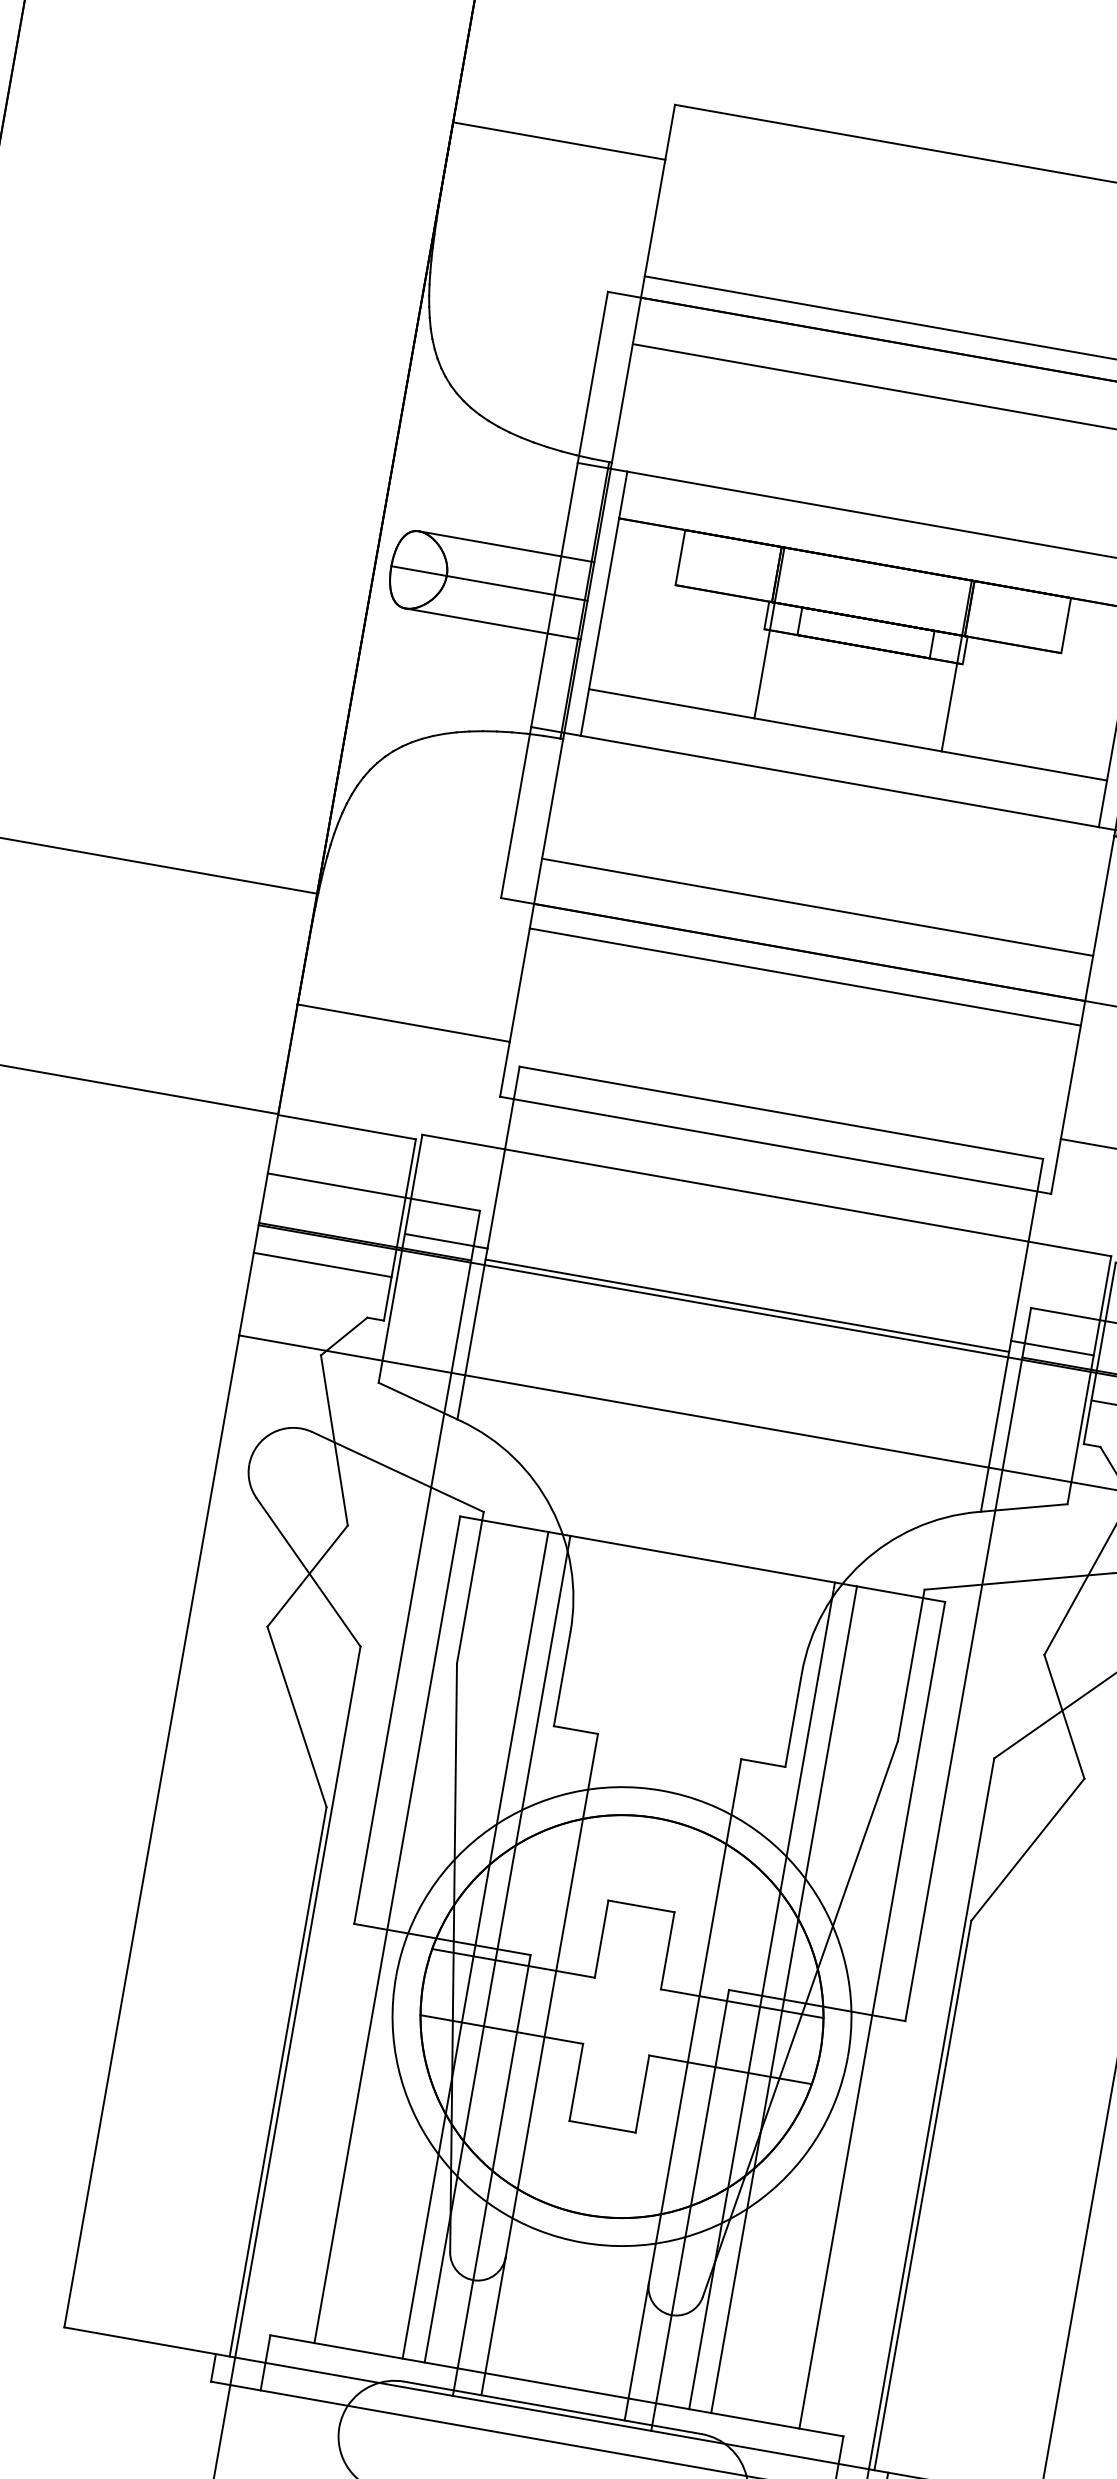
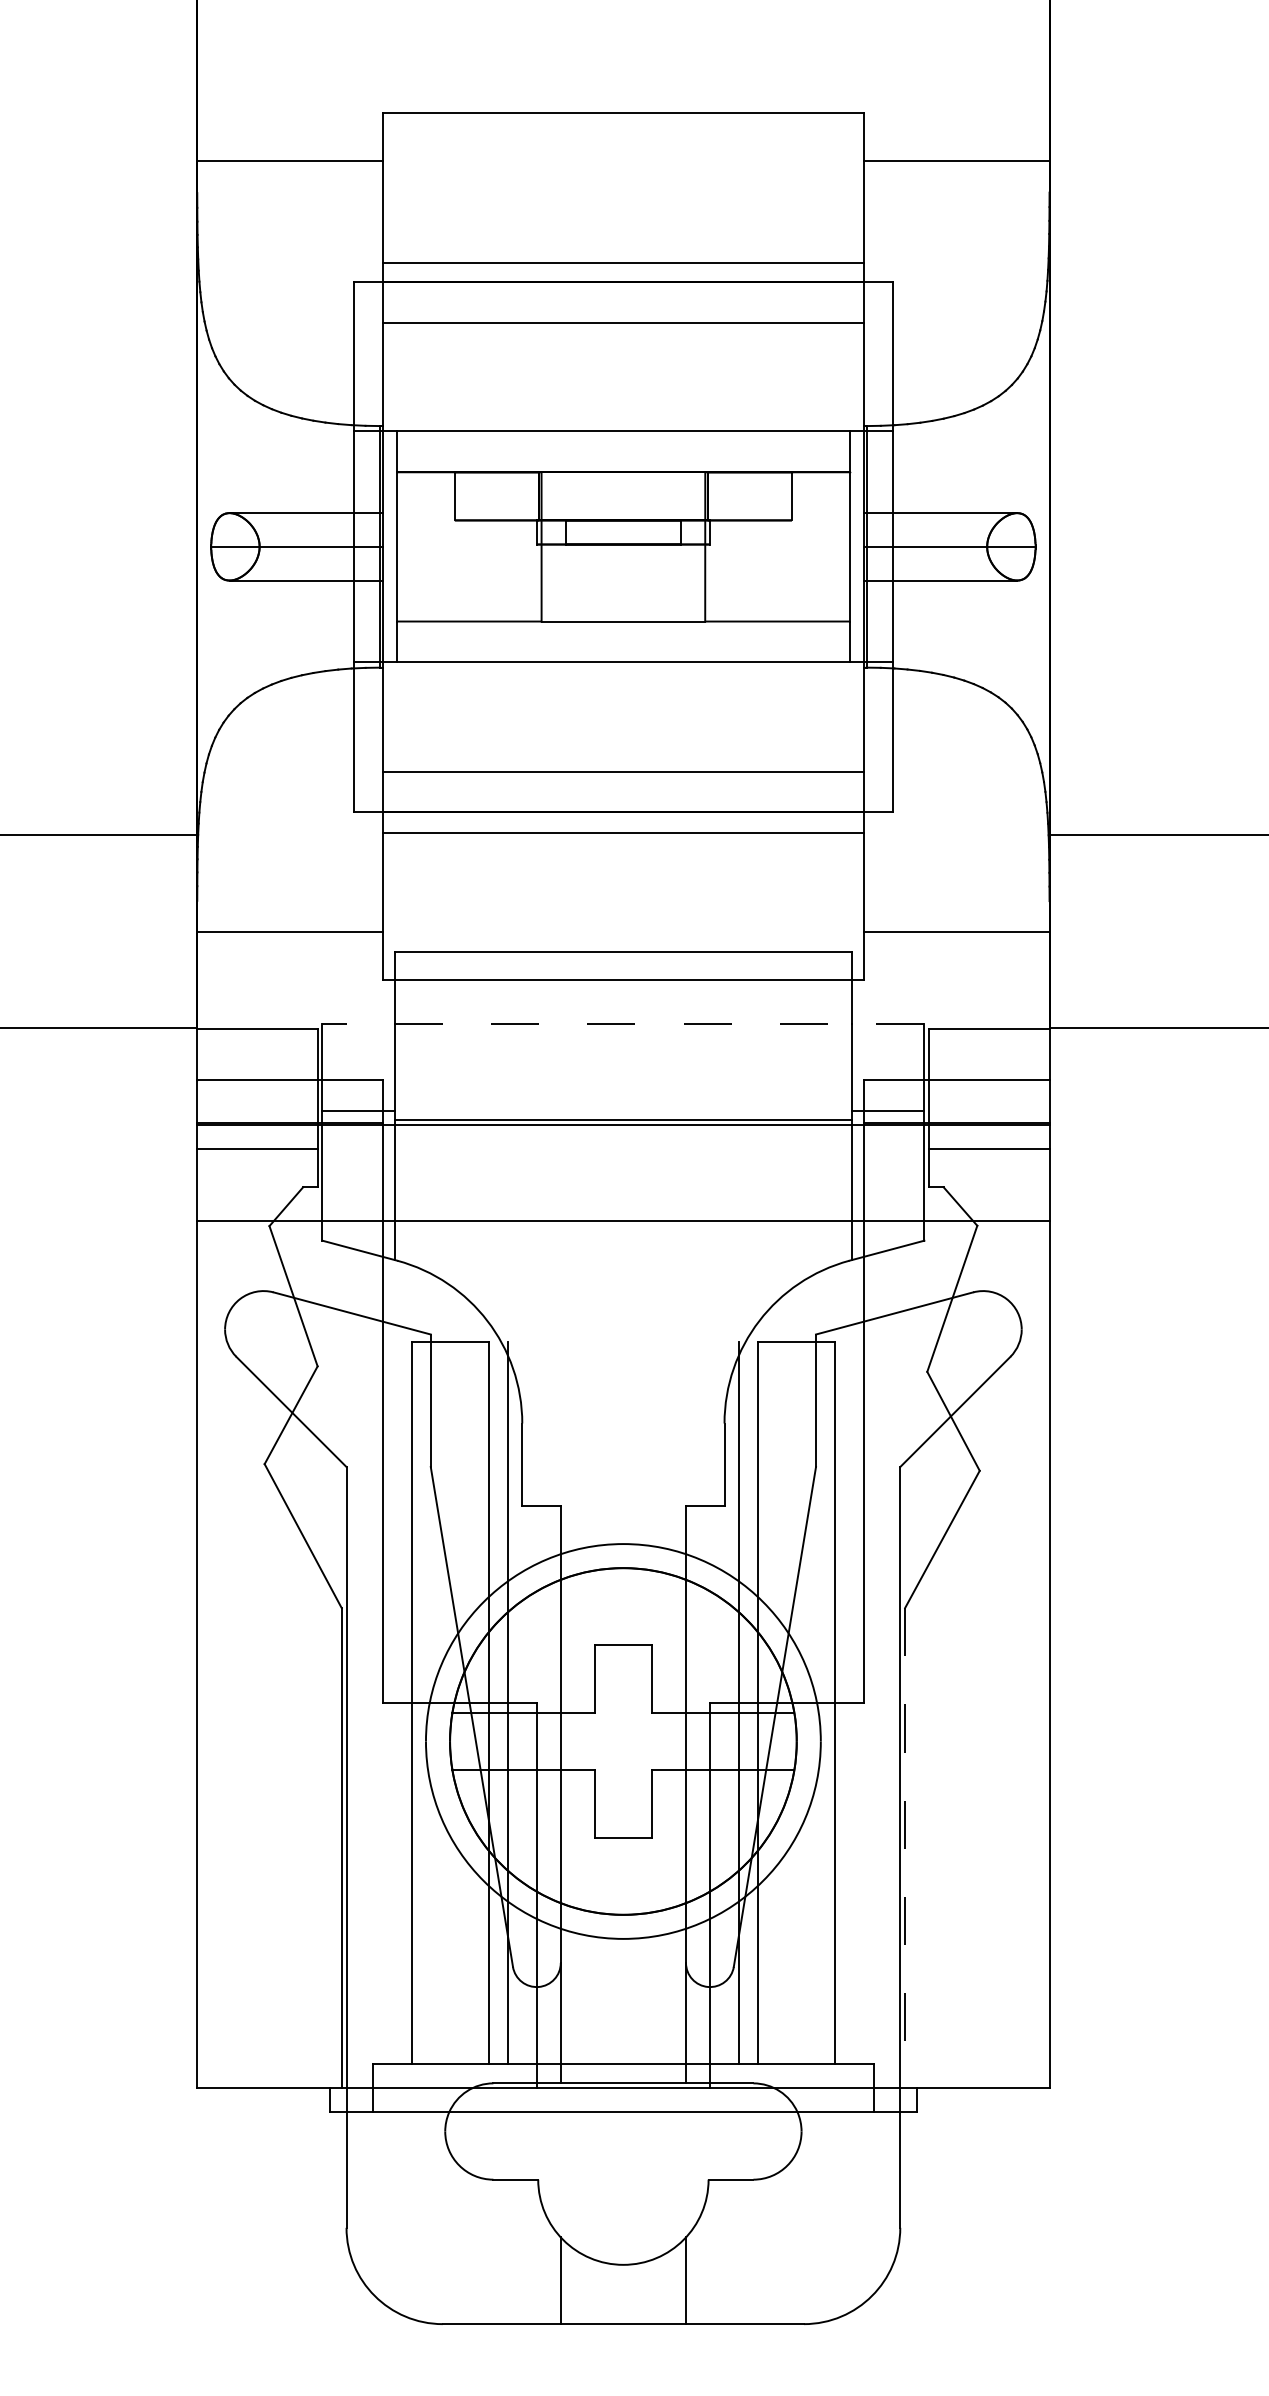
line: (766, 1196) -> (623, 1024), solid -> dashed
line: (702, 1558) -> (623, 1341), removed
line: (923, 2196) -> (905, 1848), solid -> dashed

